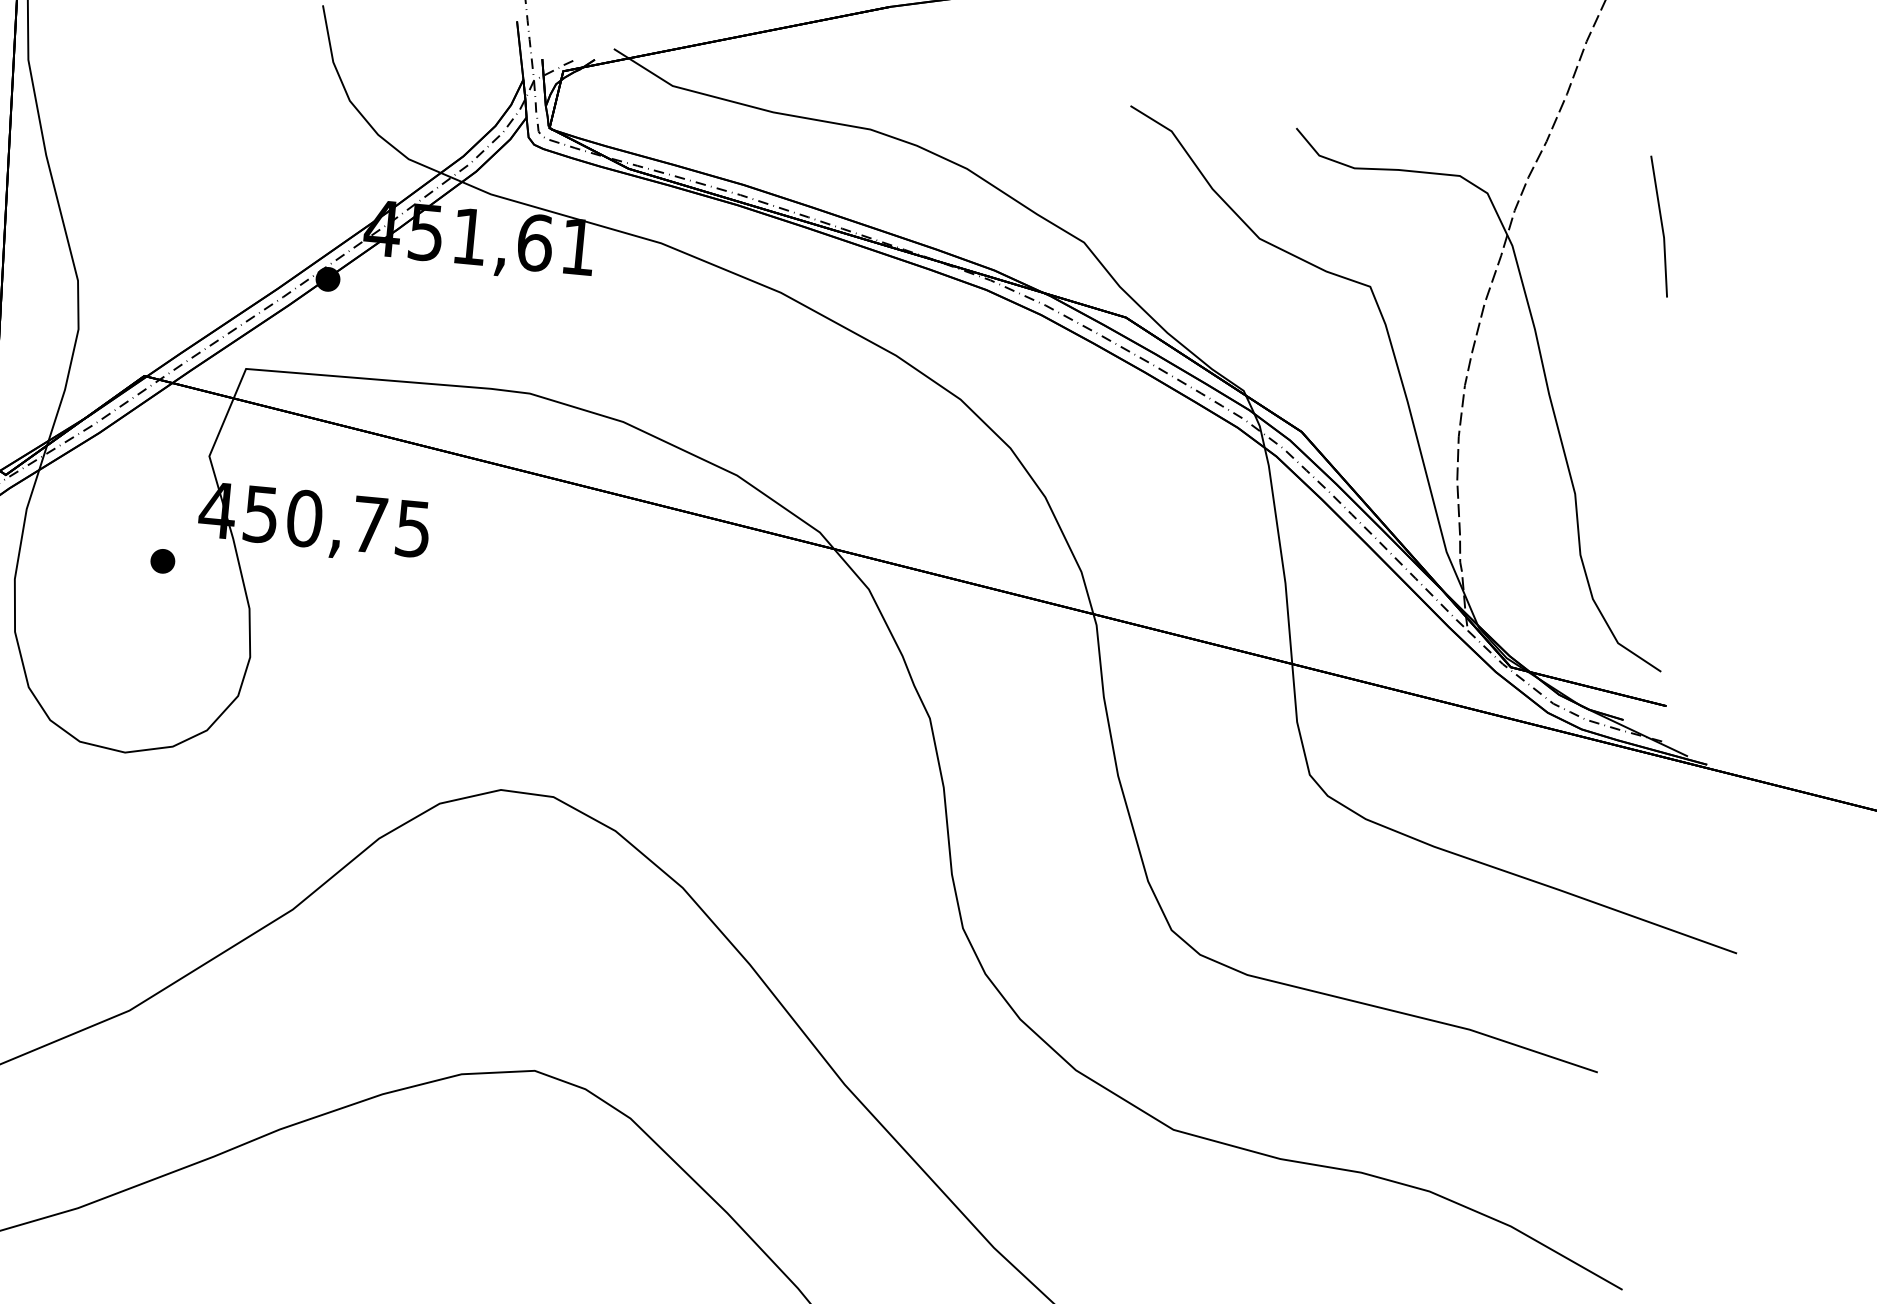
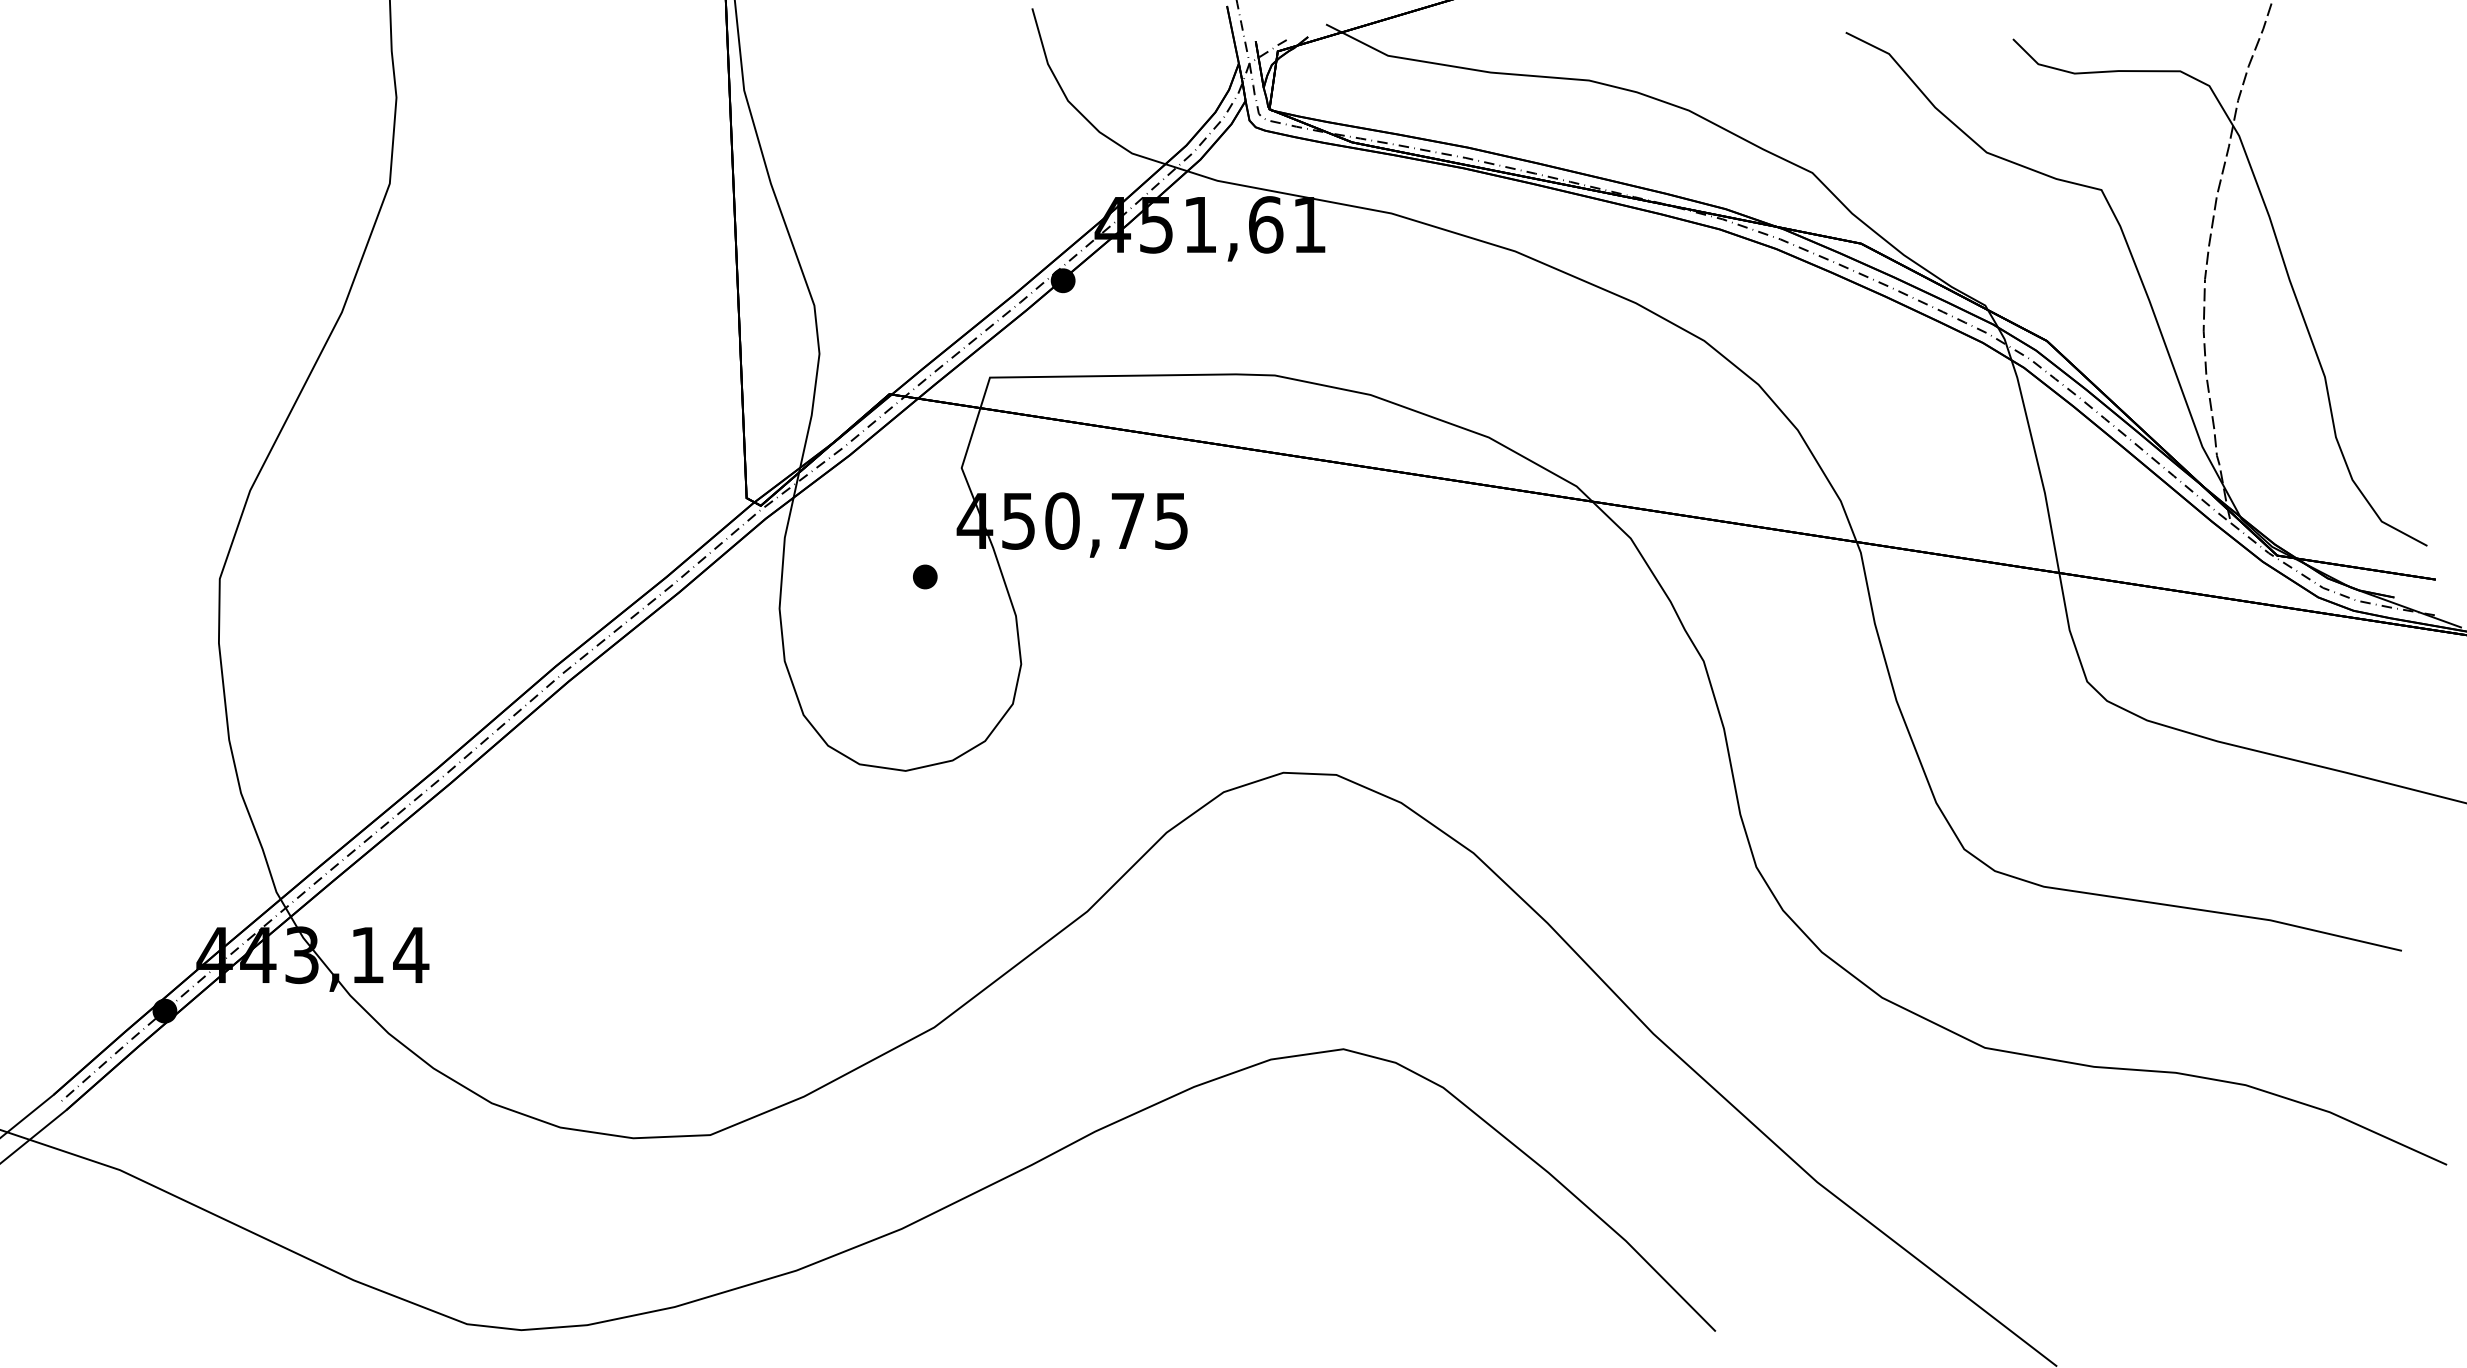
line: (1661, 226) -> (2385, 102), removed

